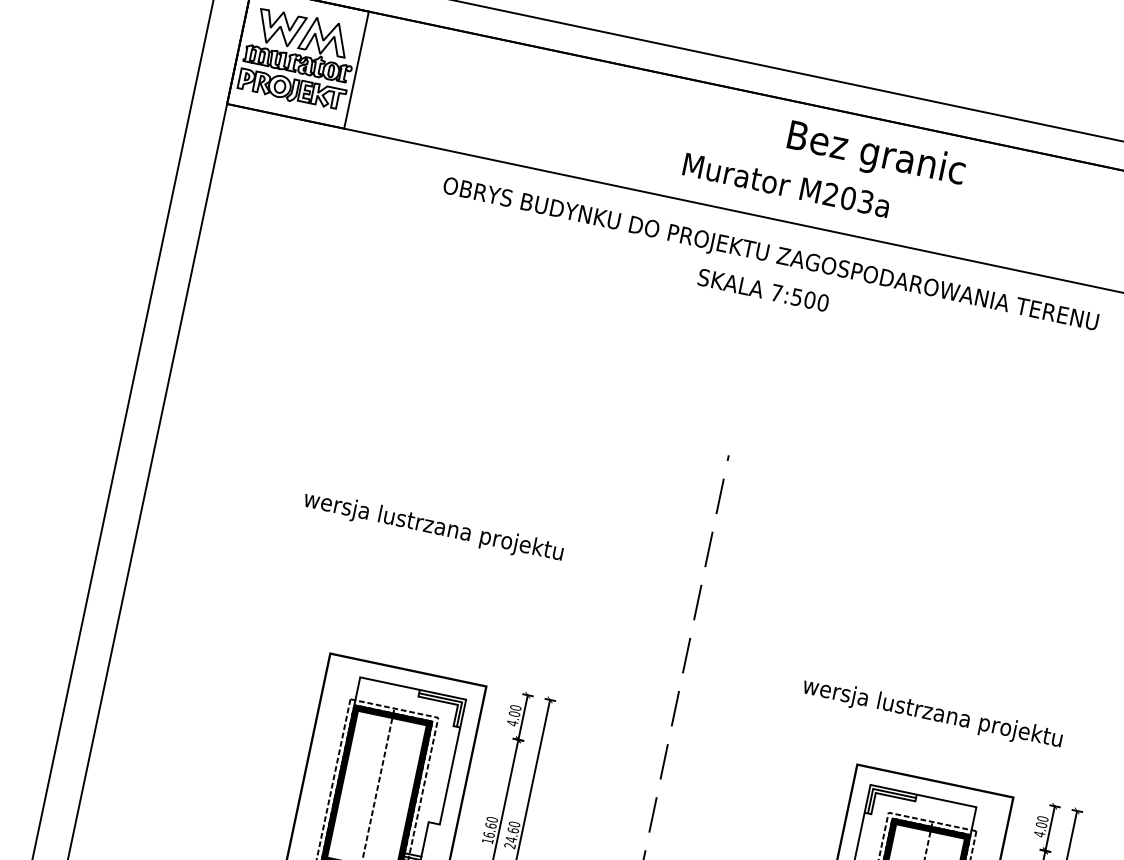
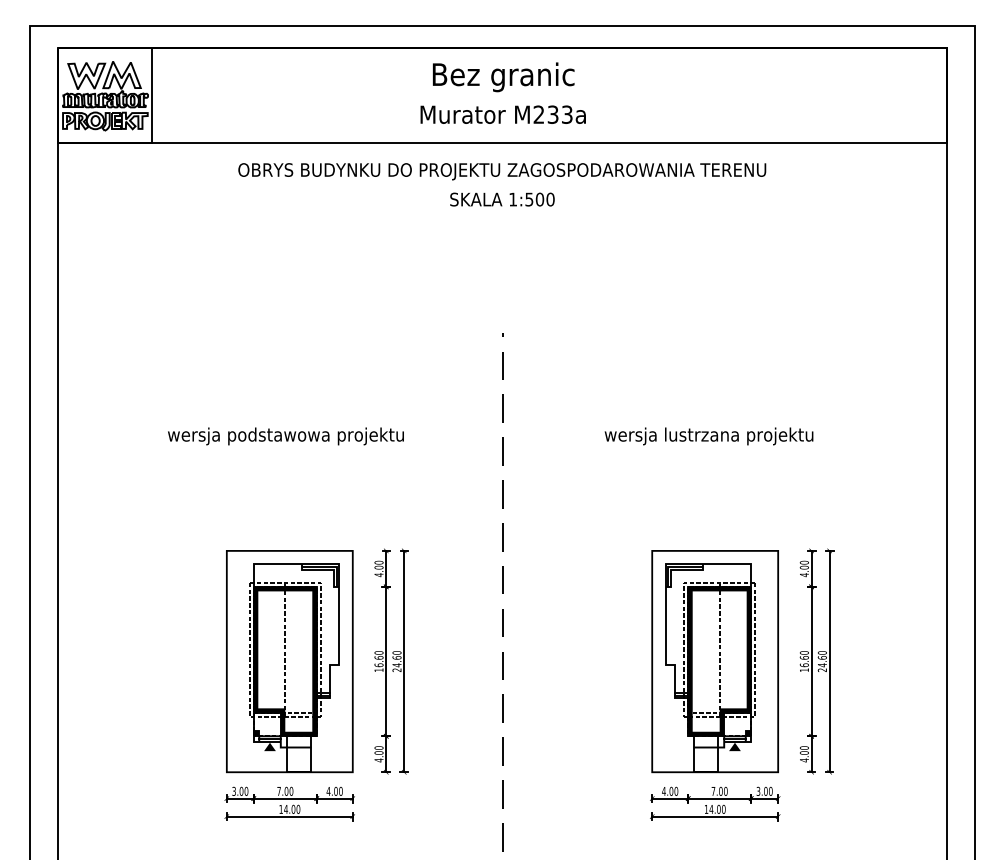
text: (875, 156) -> (503, 77), moved
text: (847, 197) -> (552, 114), M203a -> M233a
text: (775, 292) -> (512, 199), 7:500 -> 1:500
text: (432, 527) -> (285, 436), wersja lustrzana projektu -> wersja podstawowa projektu
text: (931, 713) -> (708, 436), moved

